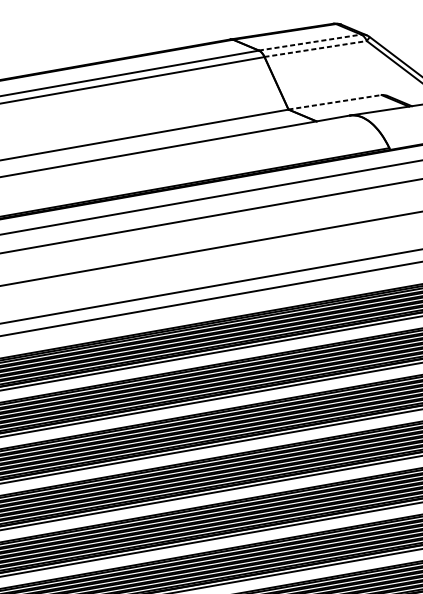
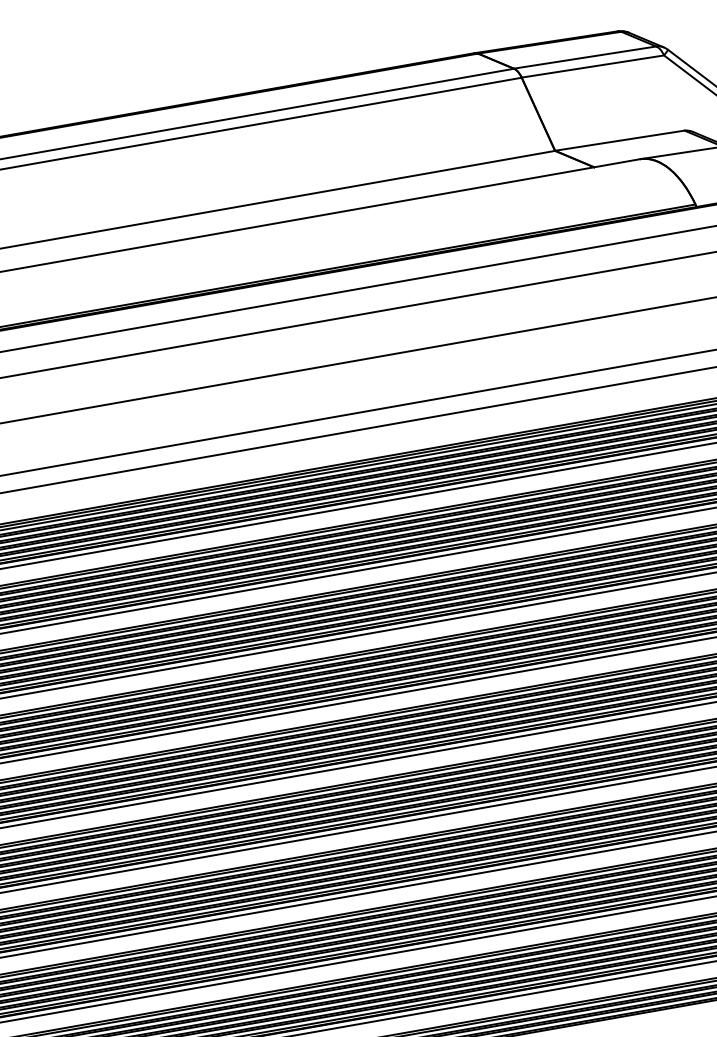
line: (310, 42) -> (585, 57), dashed -> solid
line: (316, 48) -> (593, 66), dashed -> solid
line: (334, 102) -> (619, 140), dashed -> solid

